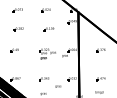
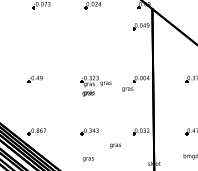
part: (18, 29) -> (42, 40), removed
part: (48, 29) -> (97, 40), removed

